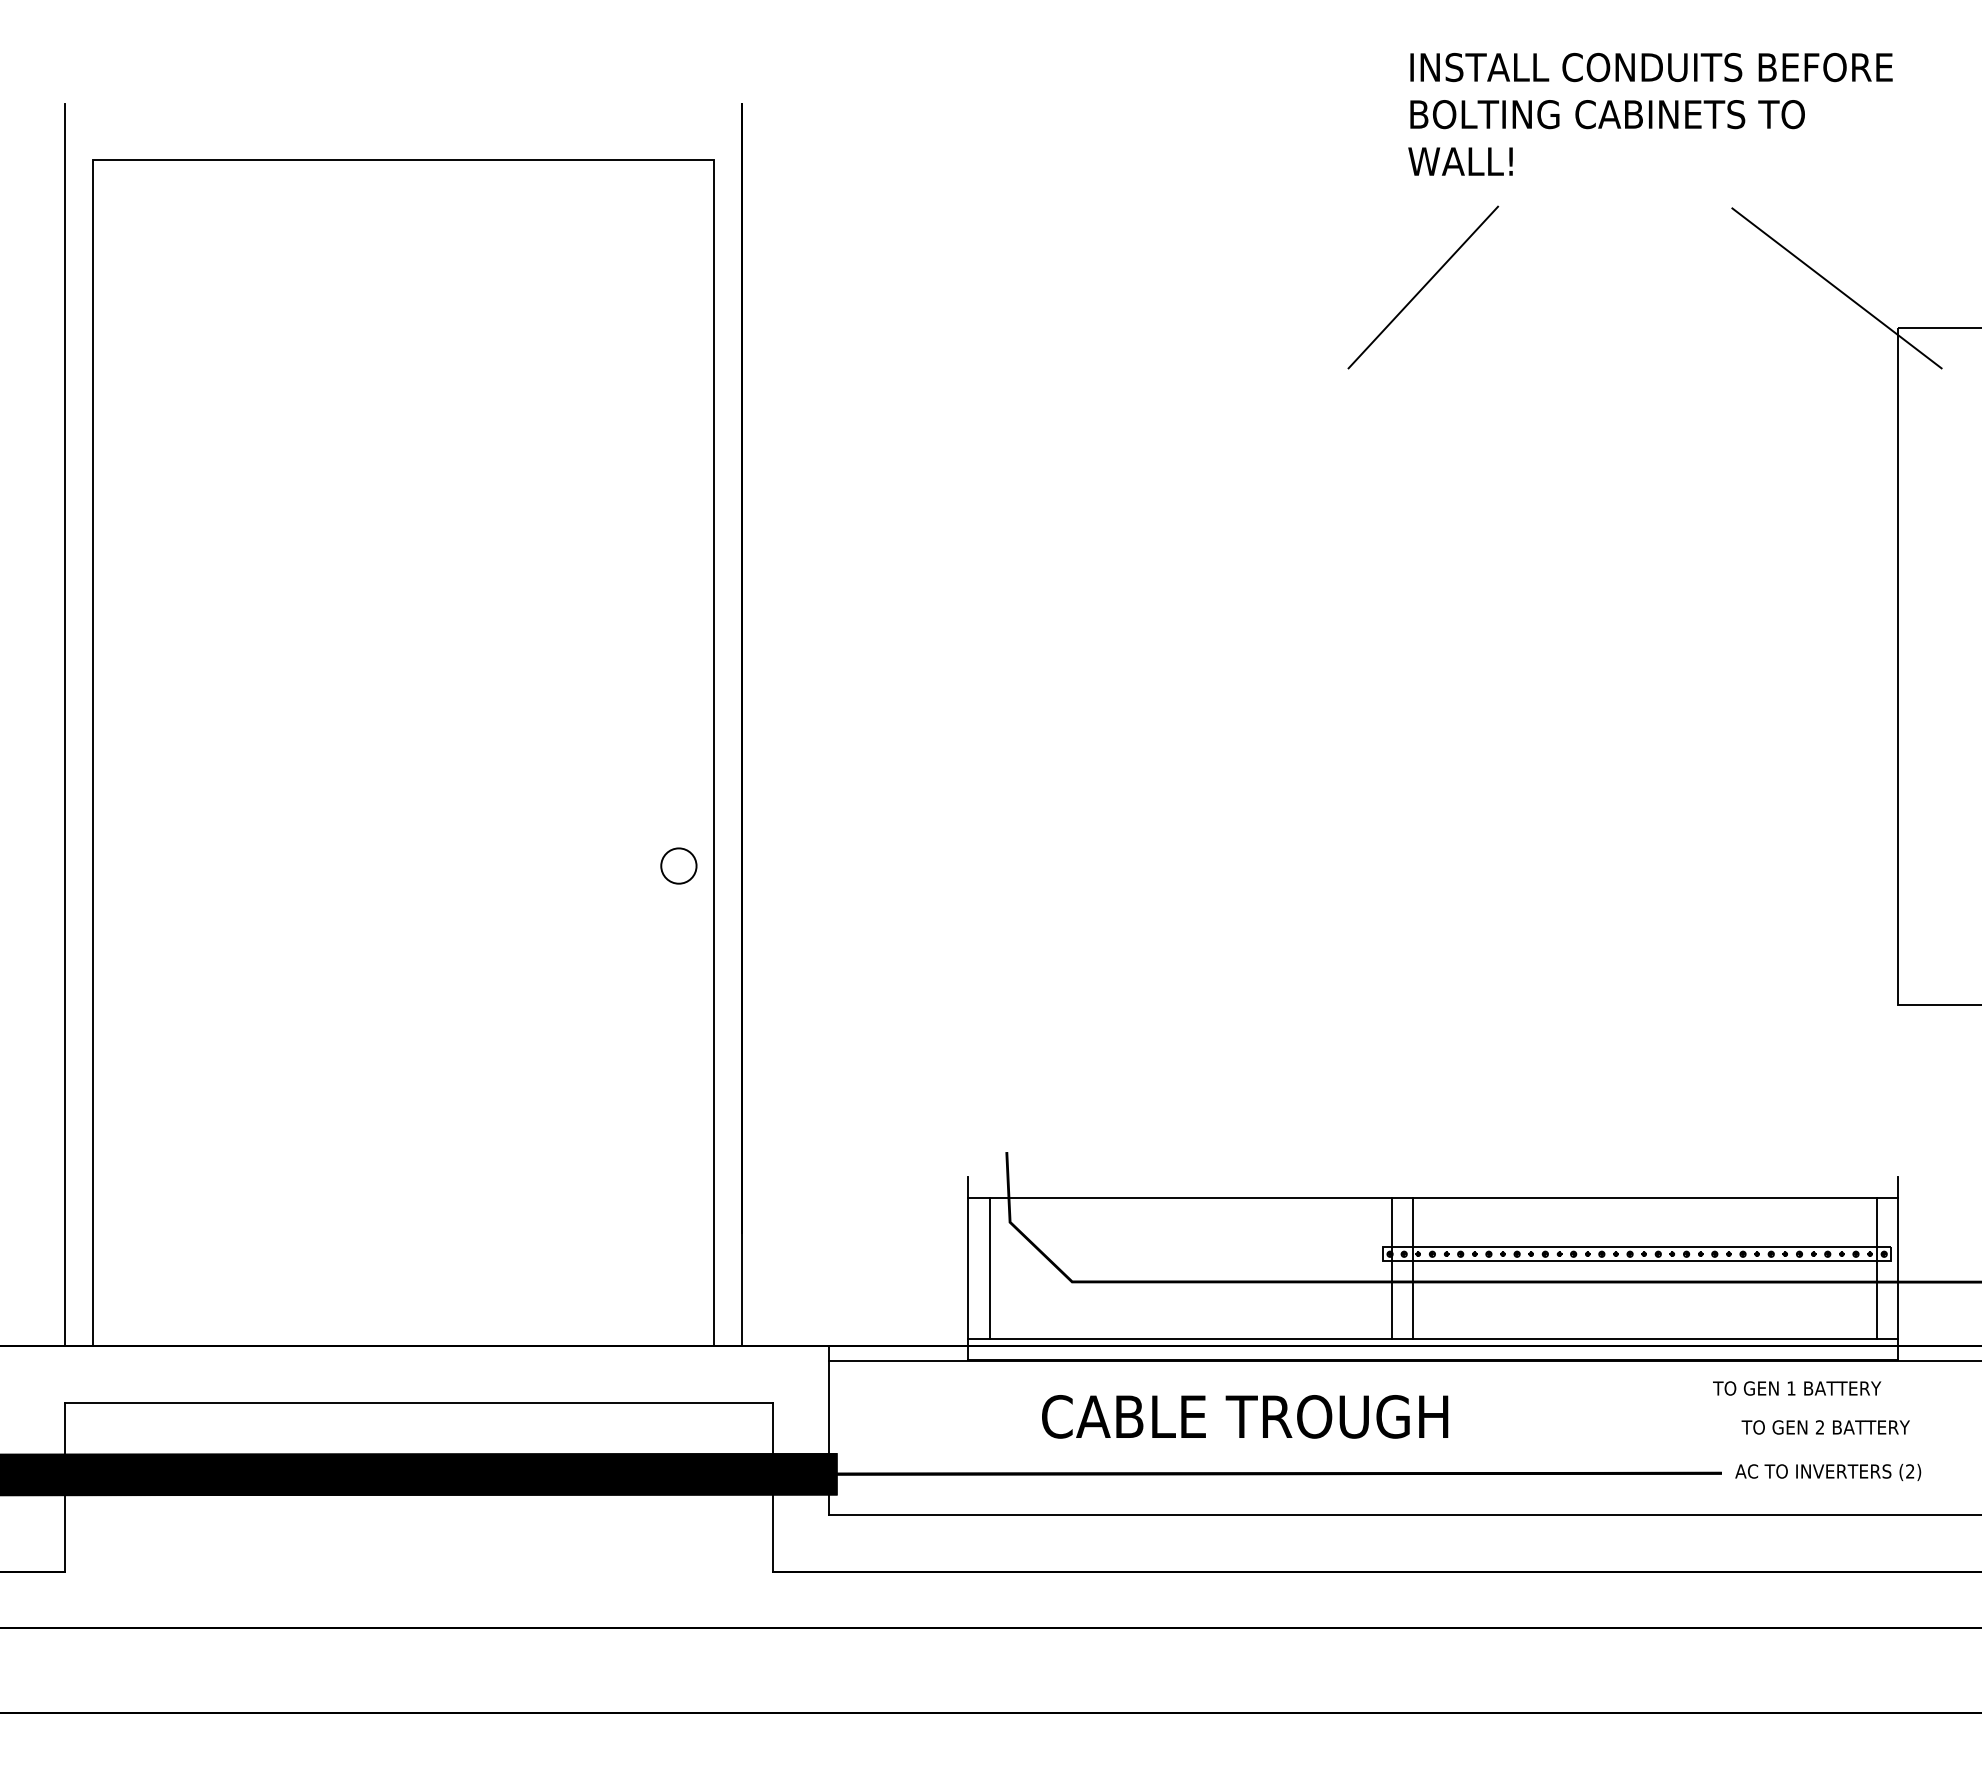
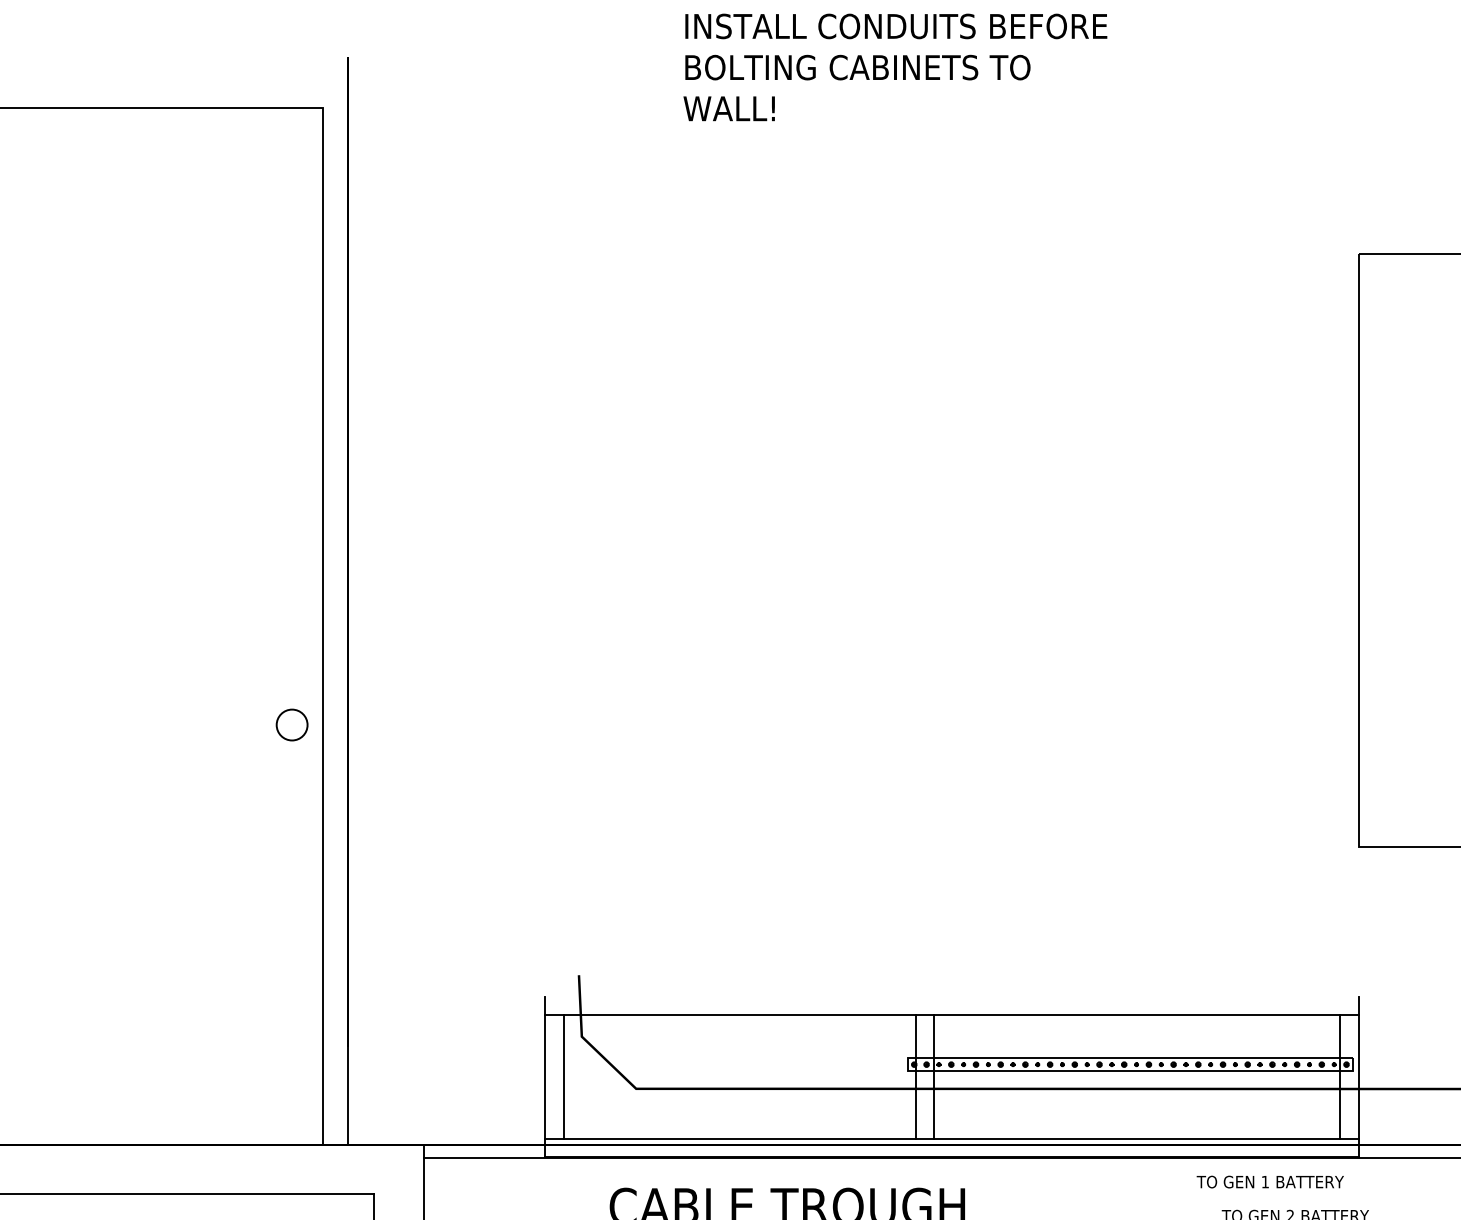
text: (1650, 113) -> (895, 66), moved
line: (1423, 287) -> (943, 218), removed
line: (1836, 288) -> (1304, 219), removed

